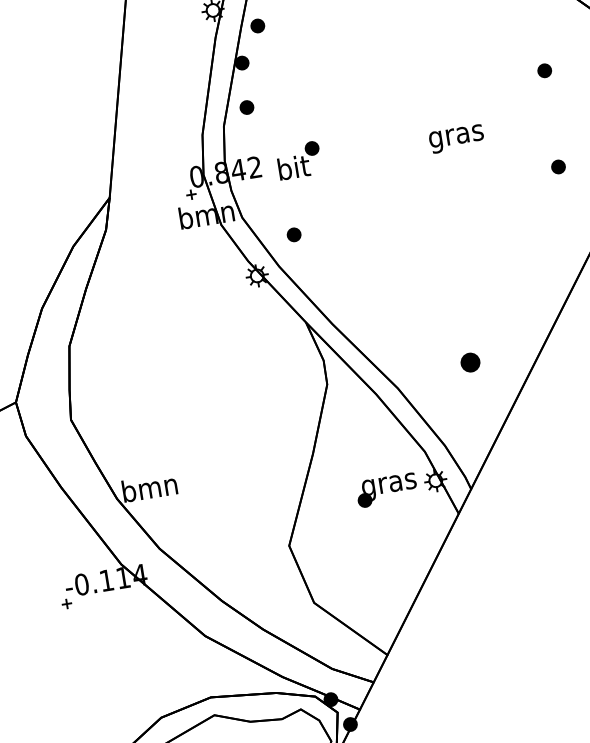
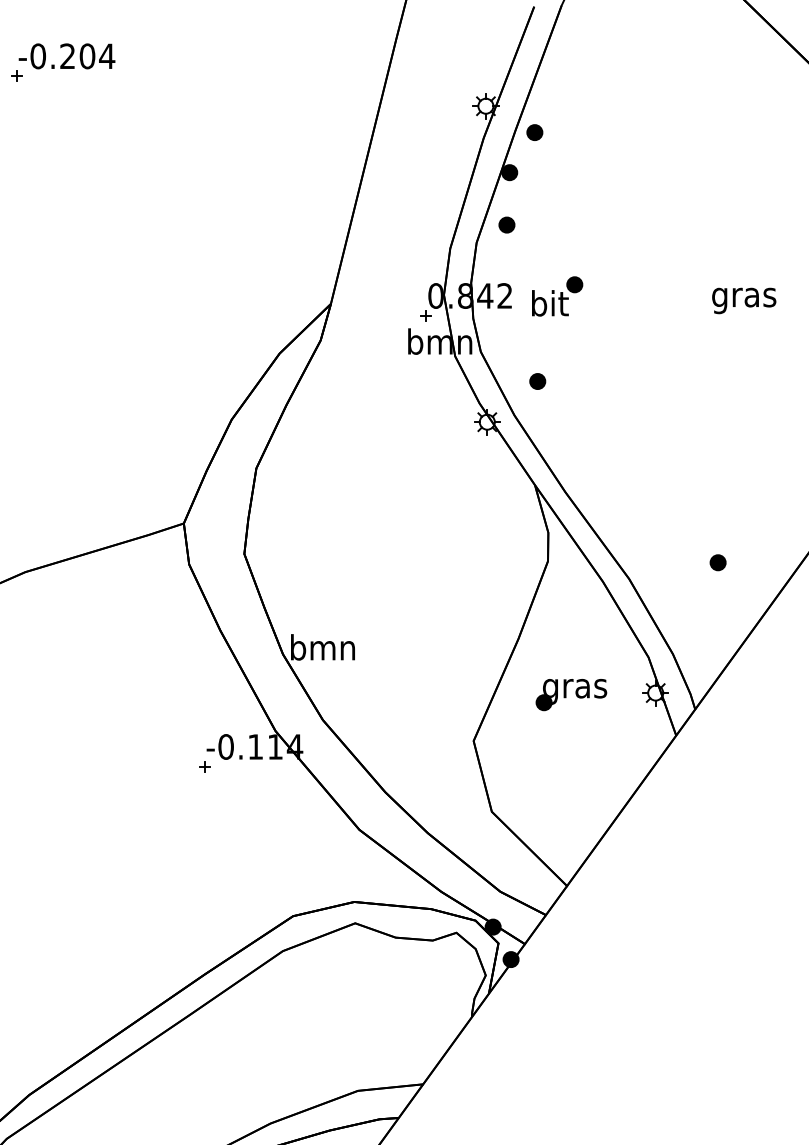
part: (469, 362) -> (717, 562), size x0.71
part: (387, 490) -> (571, 695), moved

